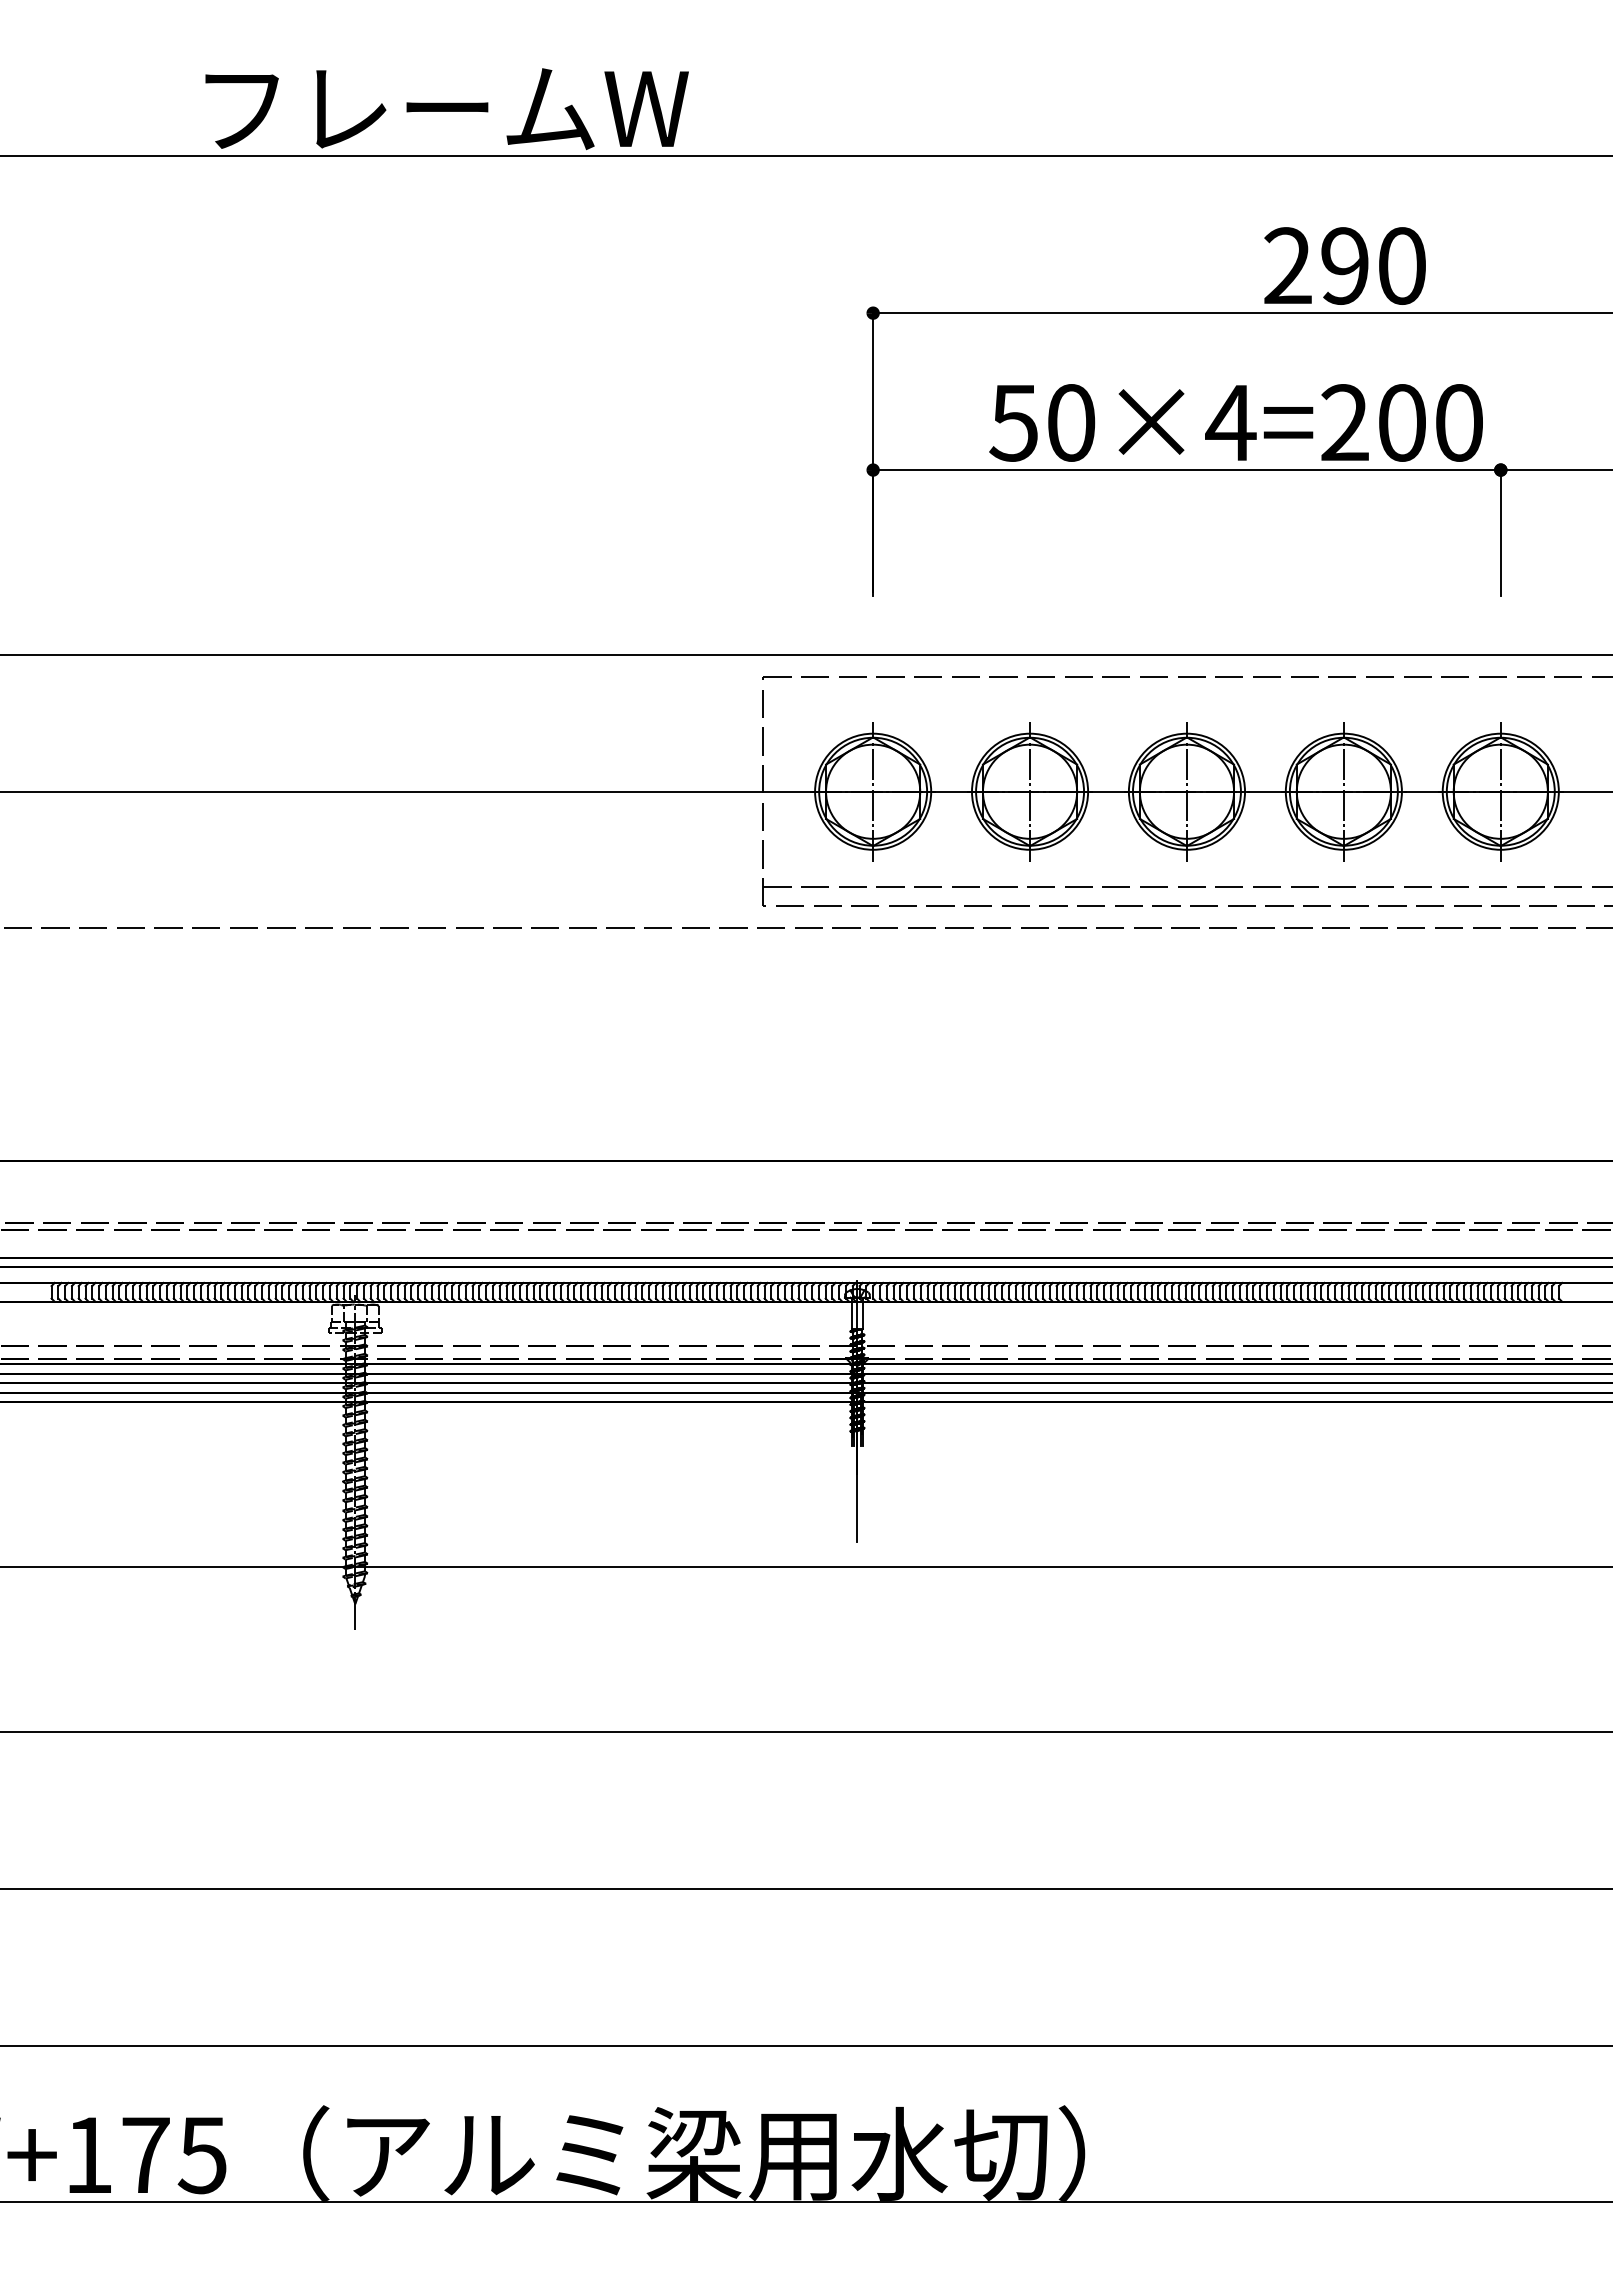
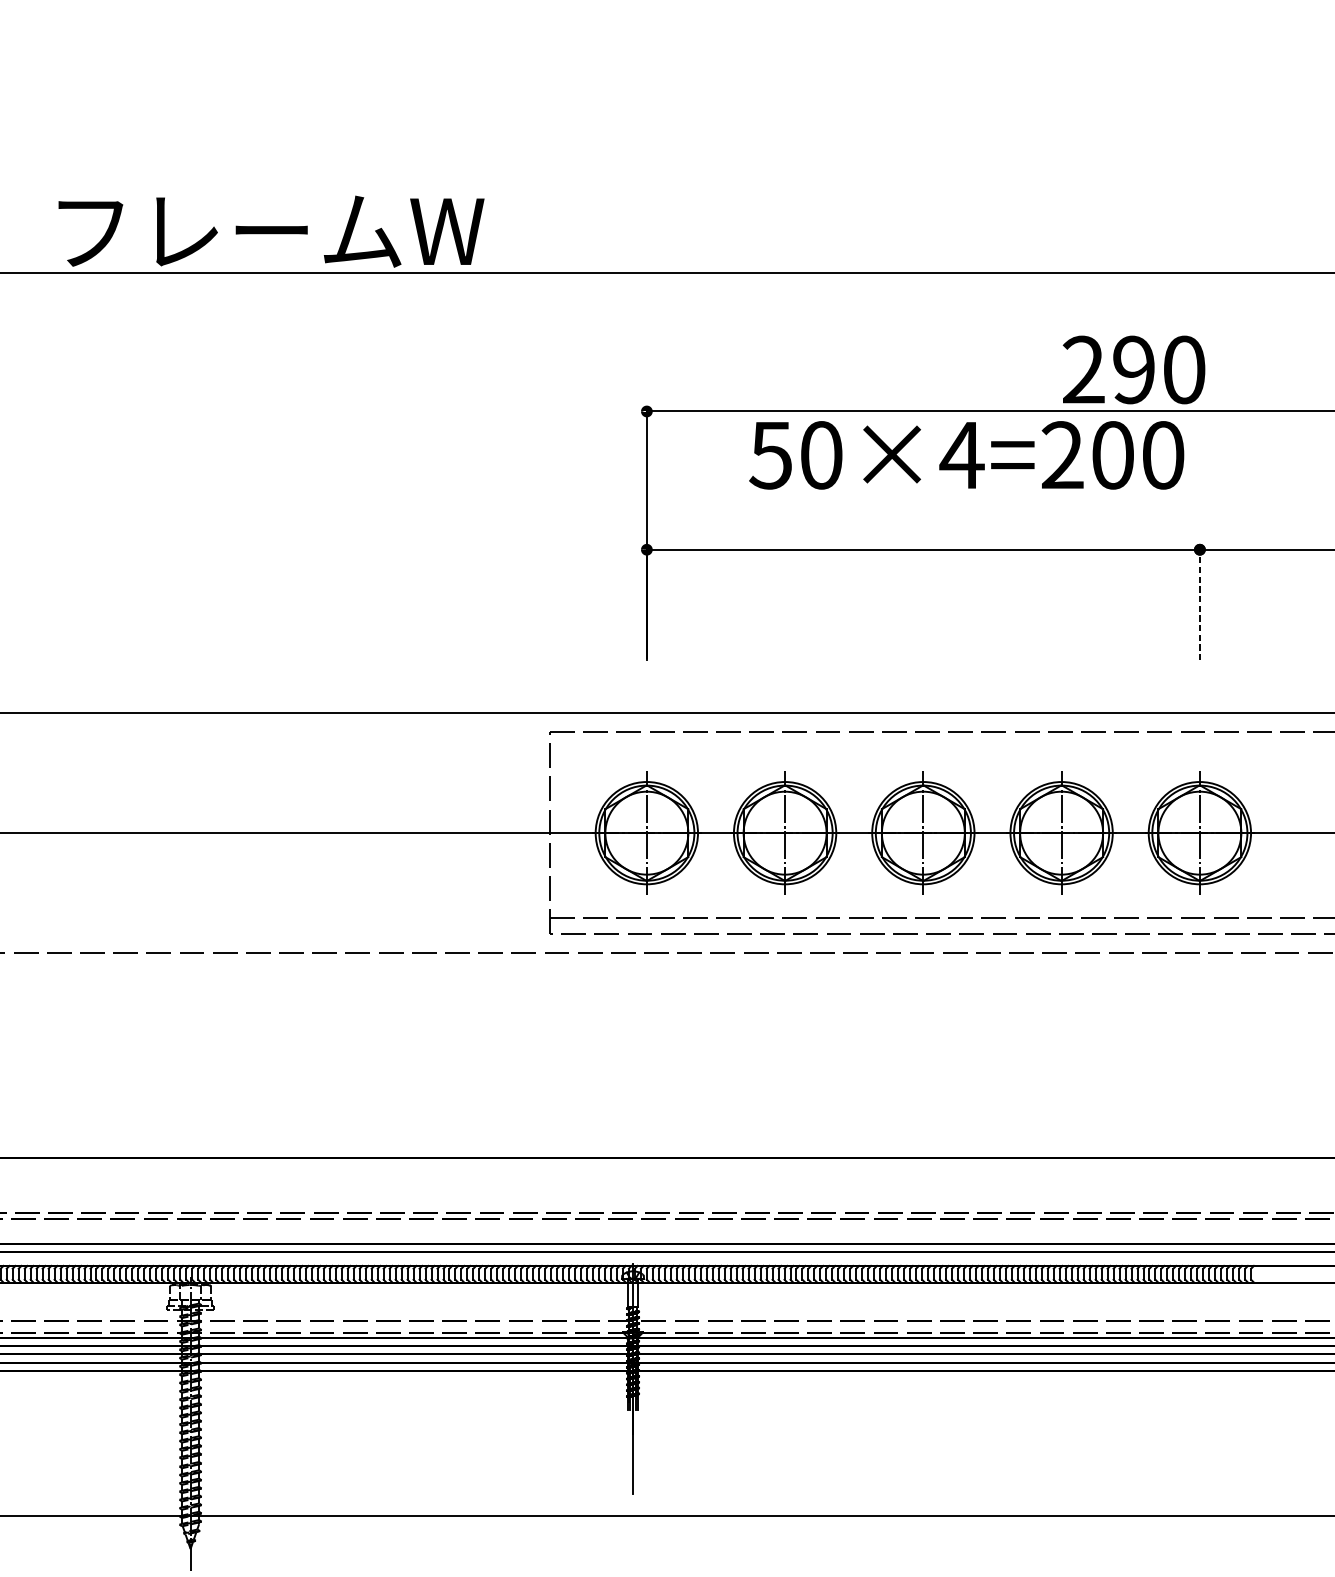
text: (1344, 265) -> (1133, 369), moved
text: (1235, 422) -> (966, 454), moved
line: (1500, 530) -> (1199, 602), solid -> dashed

